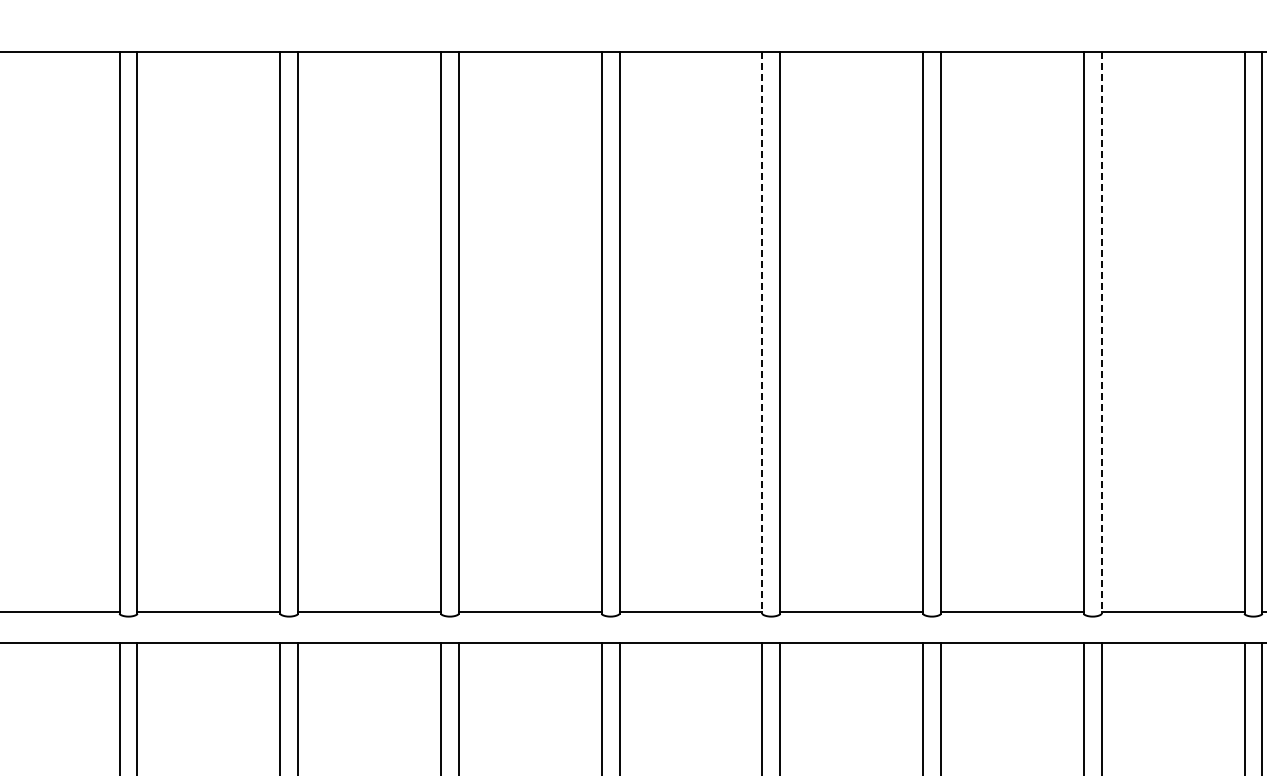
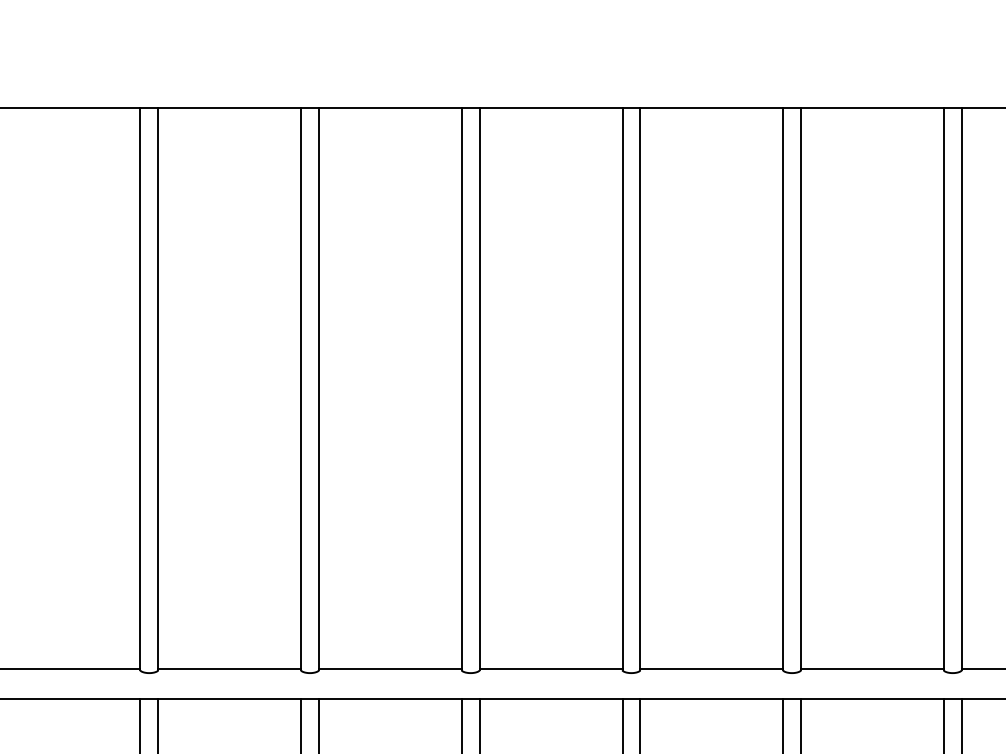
line: (762, 333) -> (461, 390), dashed -> solid
line: (1101, 333) -> (800, 390), dashed -> solid

